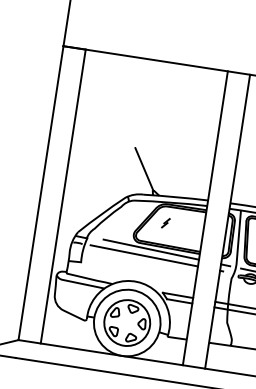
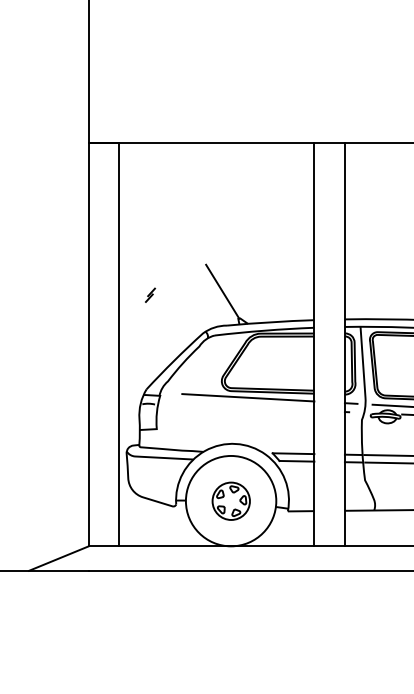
part: (166, 222) -> (150, 294), moved
line: (144, 255) -> (240, 407), removed
part: (127, 323) -> (231, 501), size x0.6

